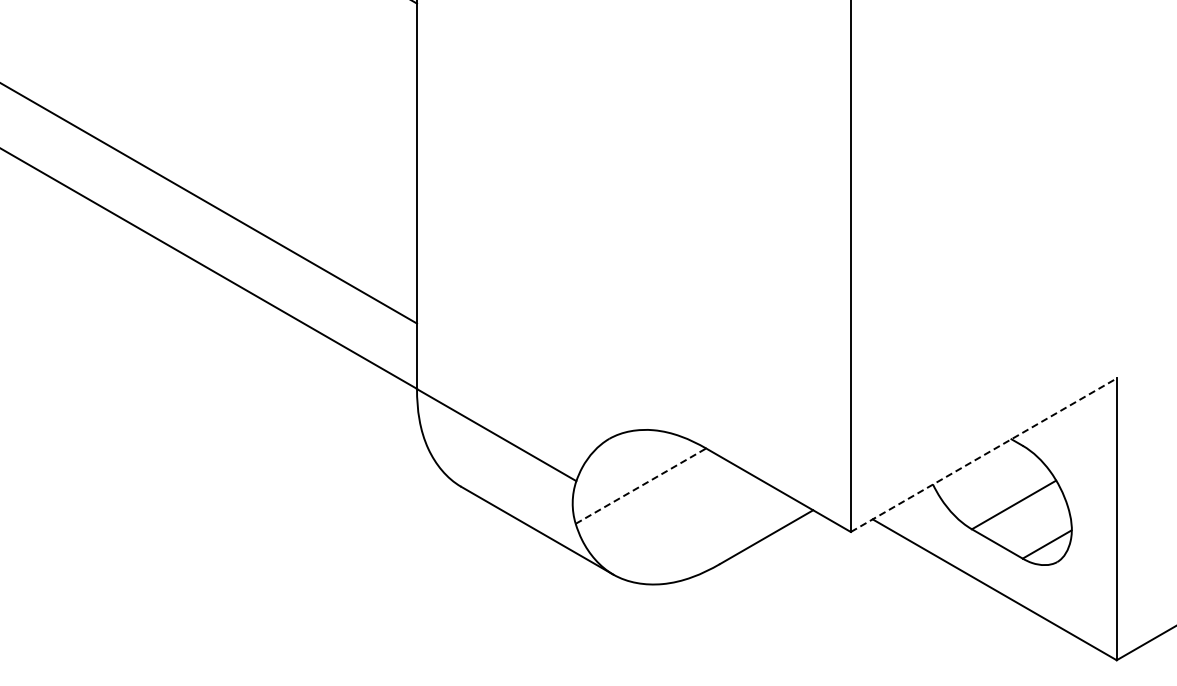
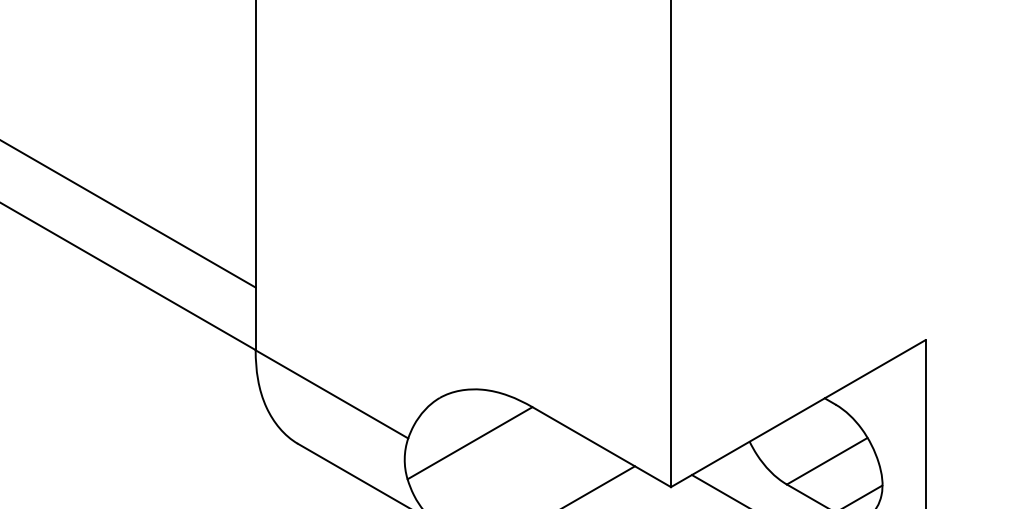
line: (983, 455) -> (797, 413), dashed -> solid
line: (641, 485) -> (470, 442), dashed -> solid

